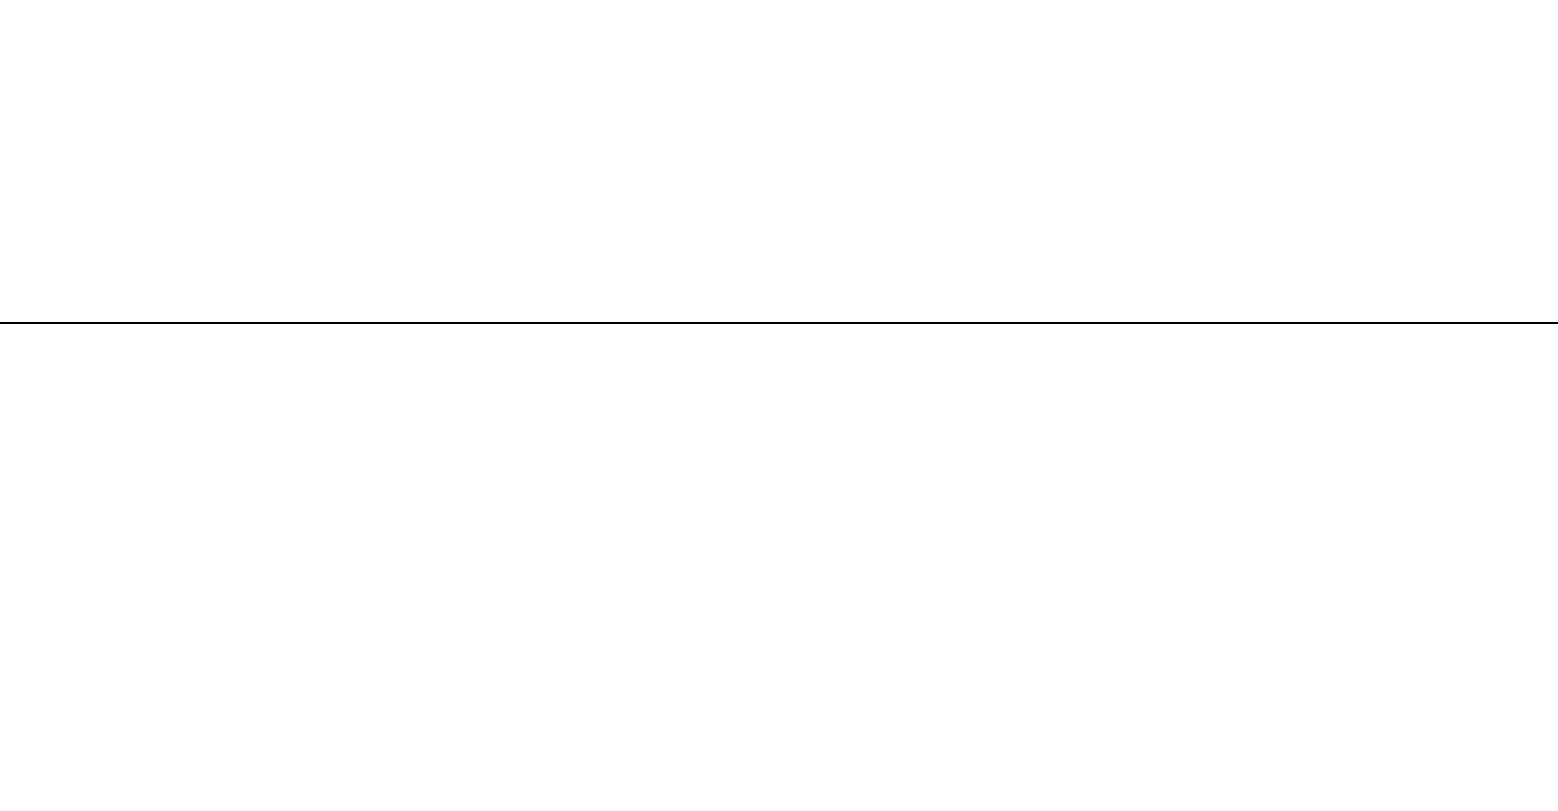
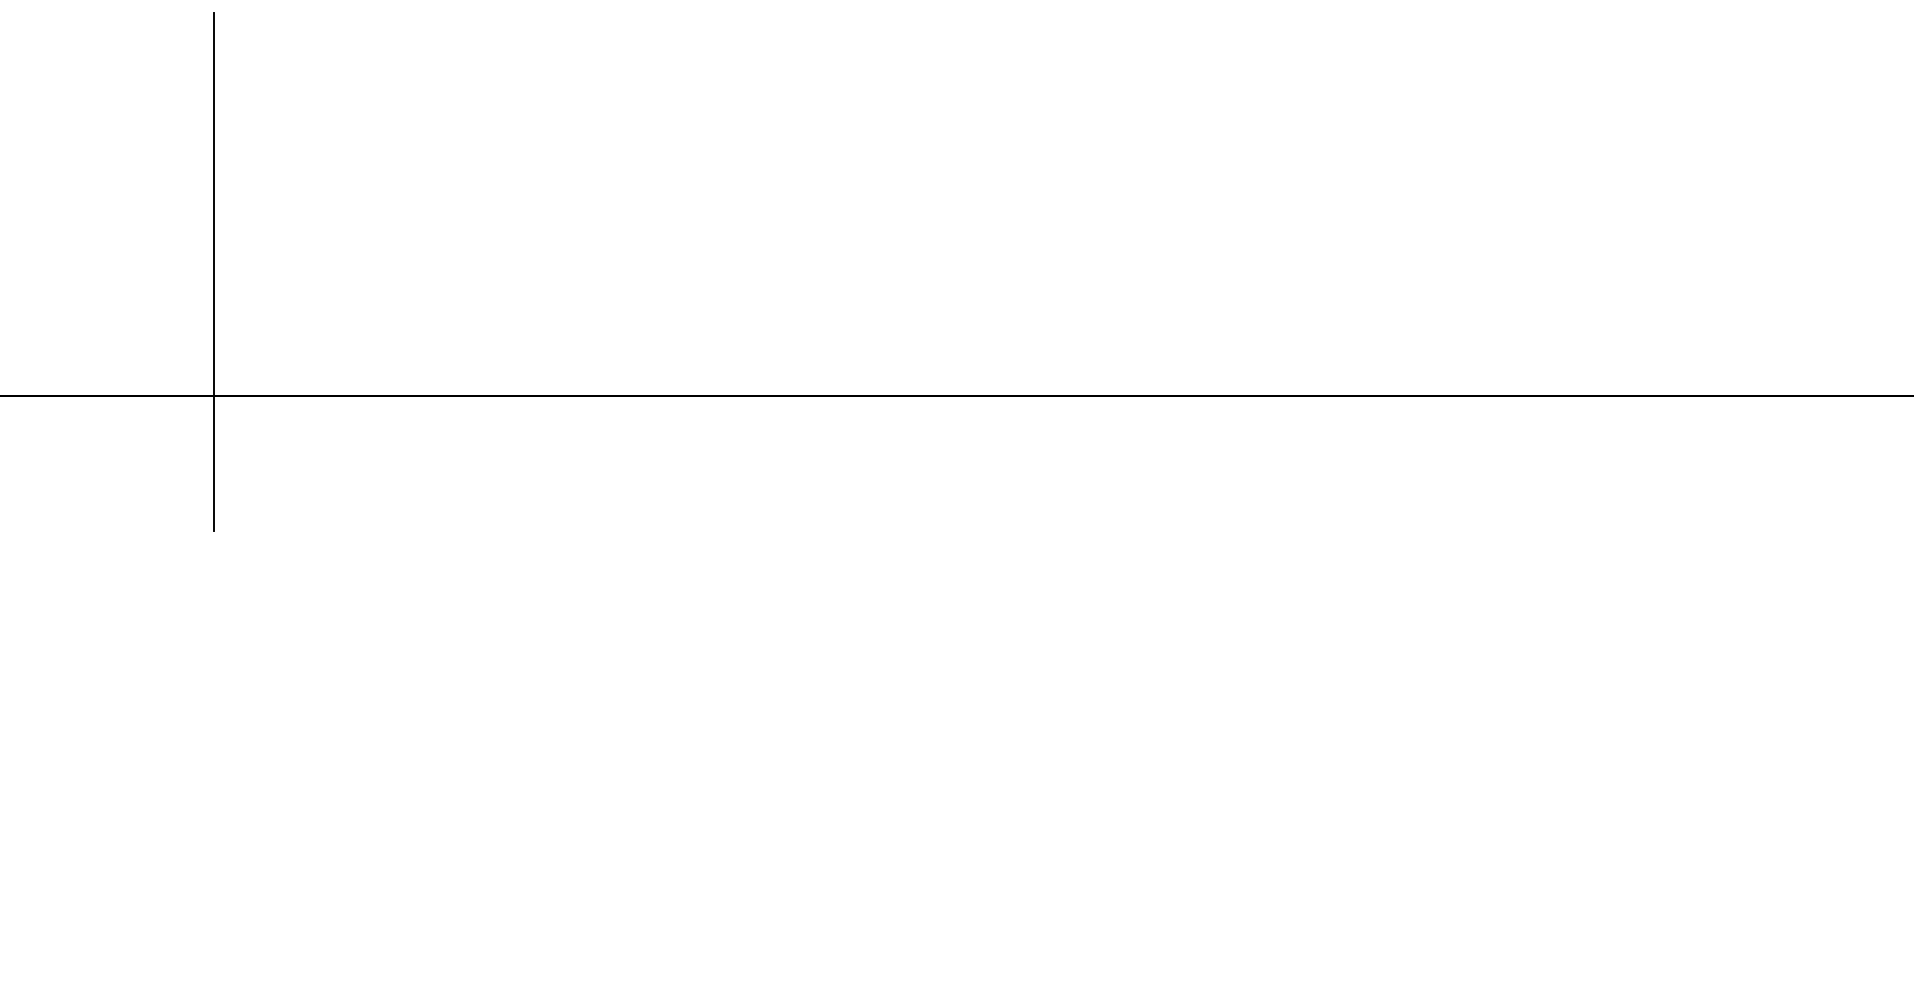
line: (174, 221) -> (214, 272), added

